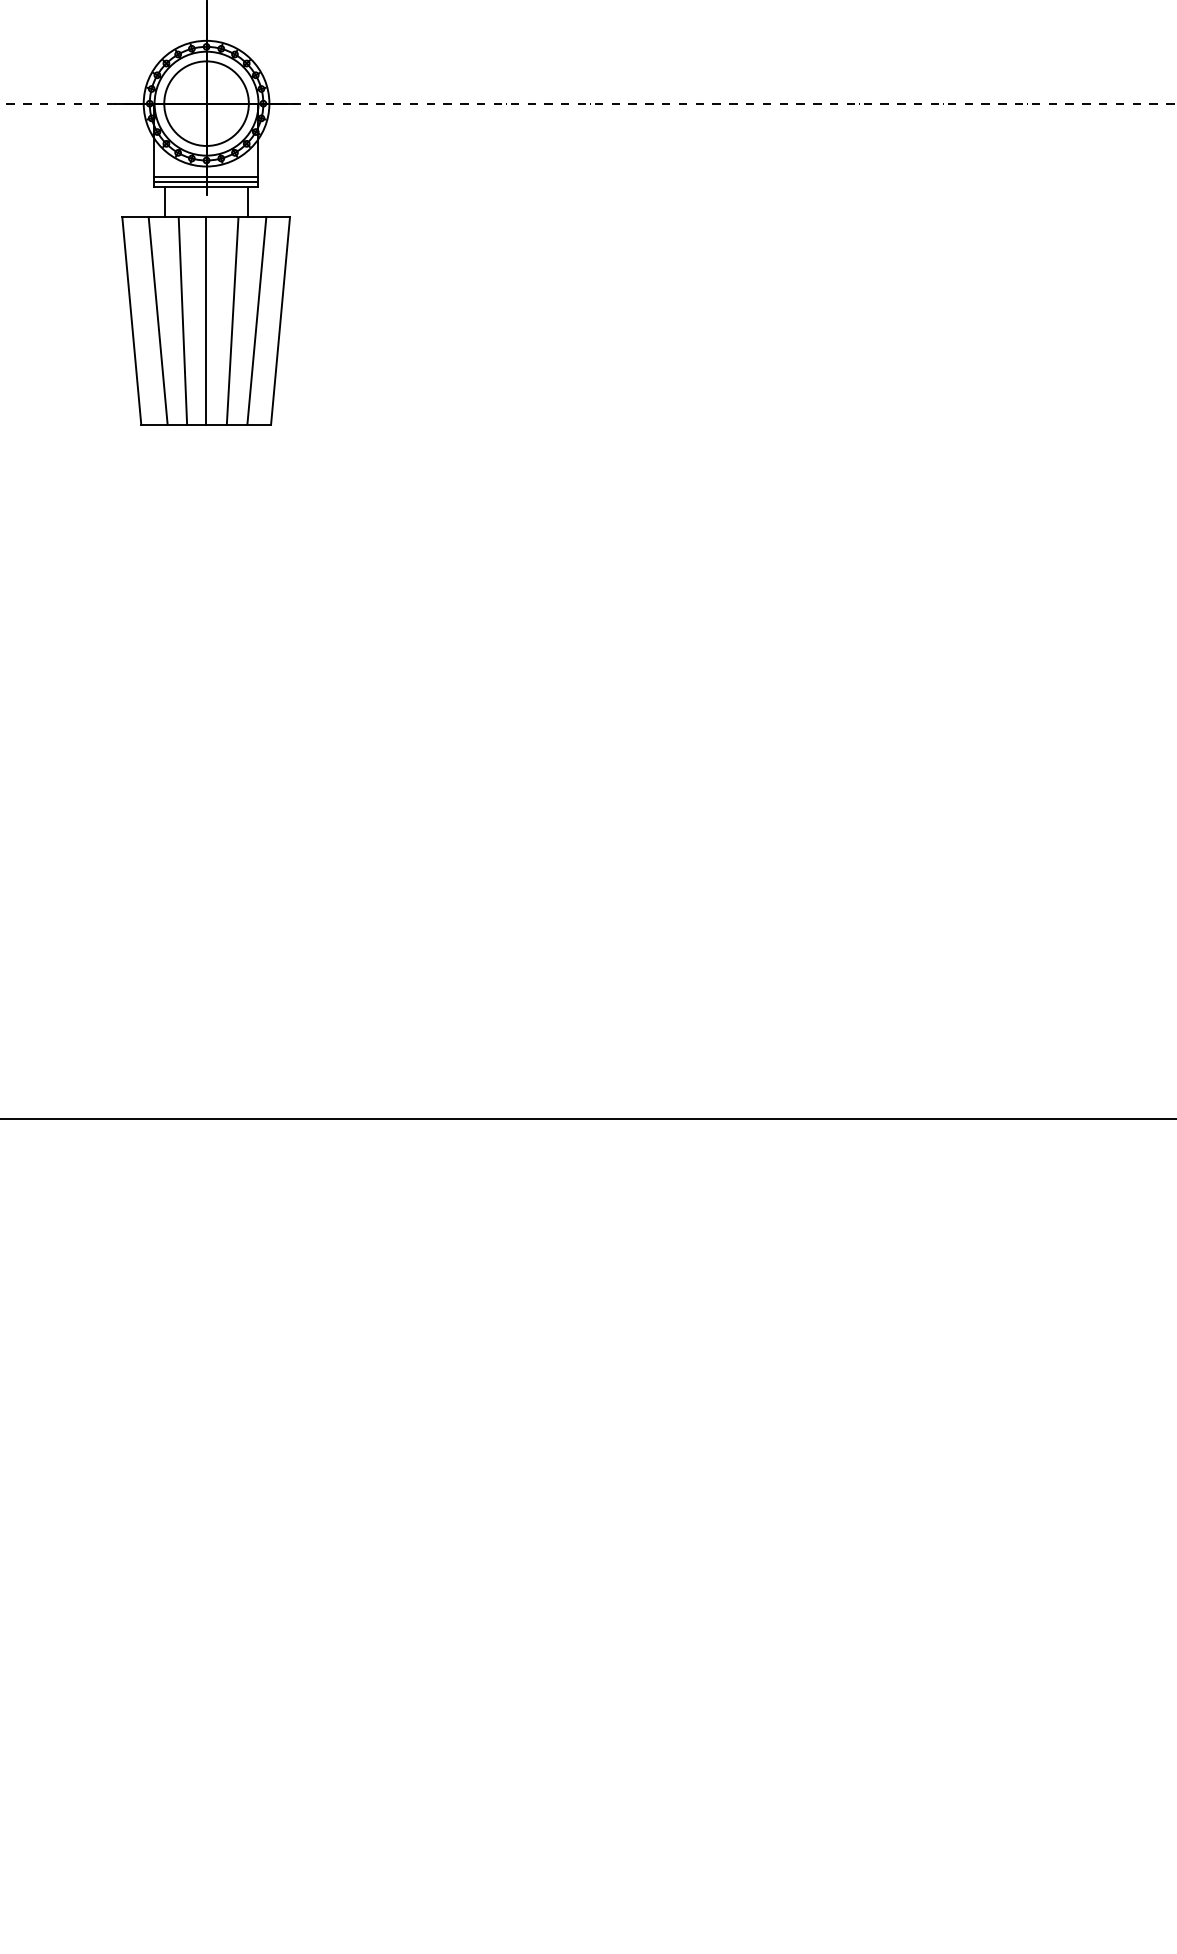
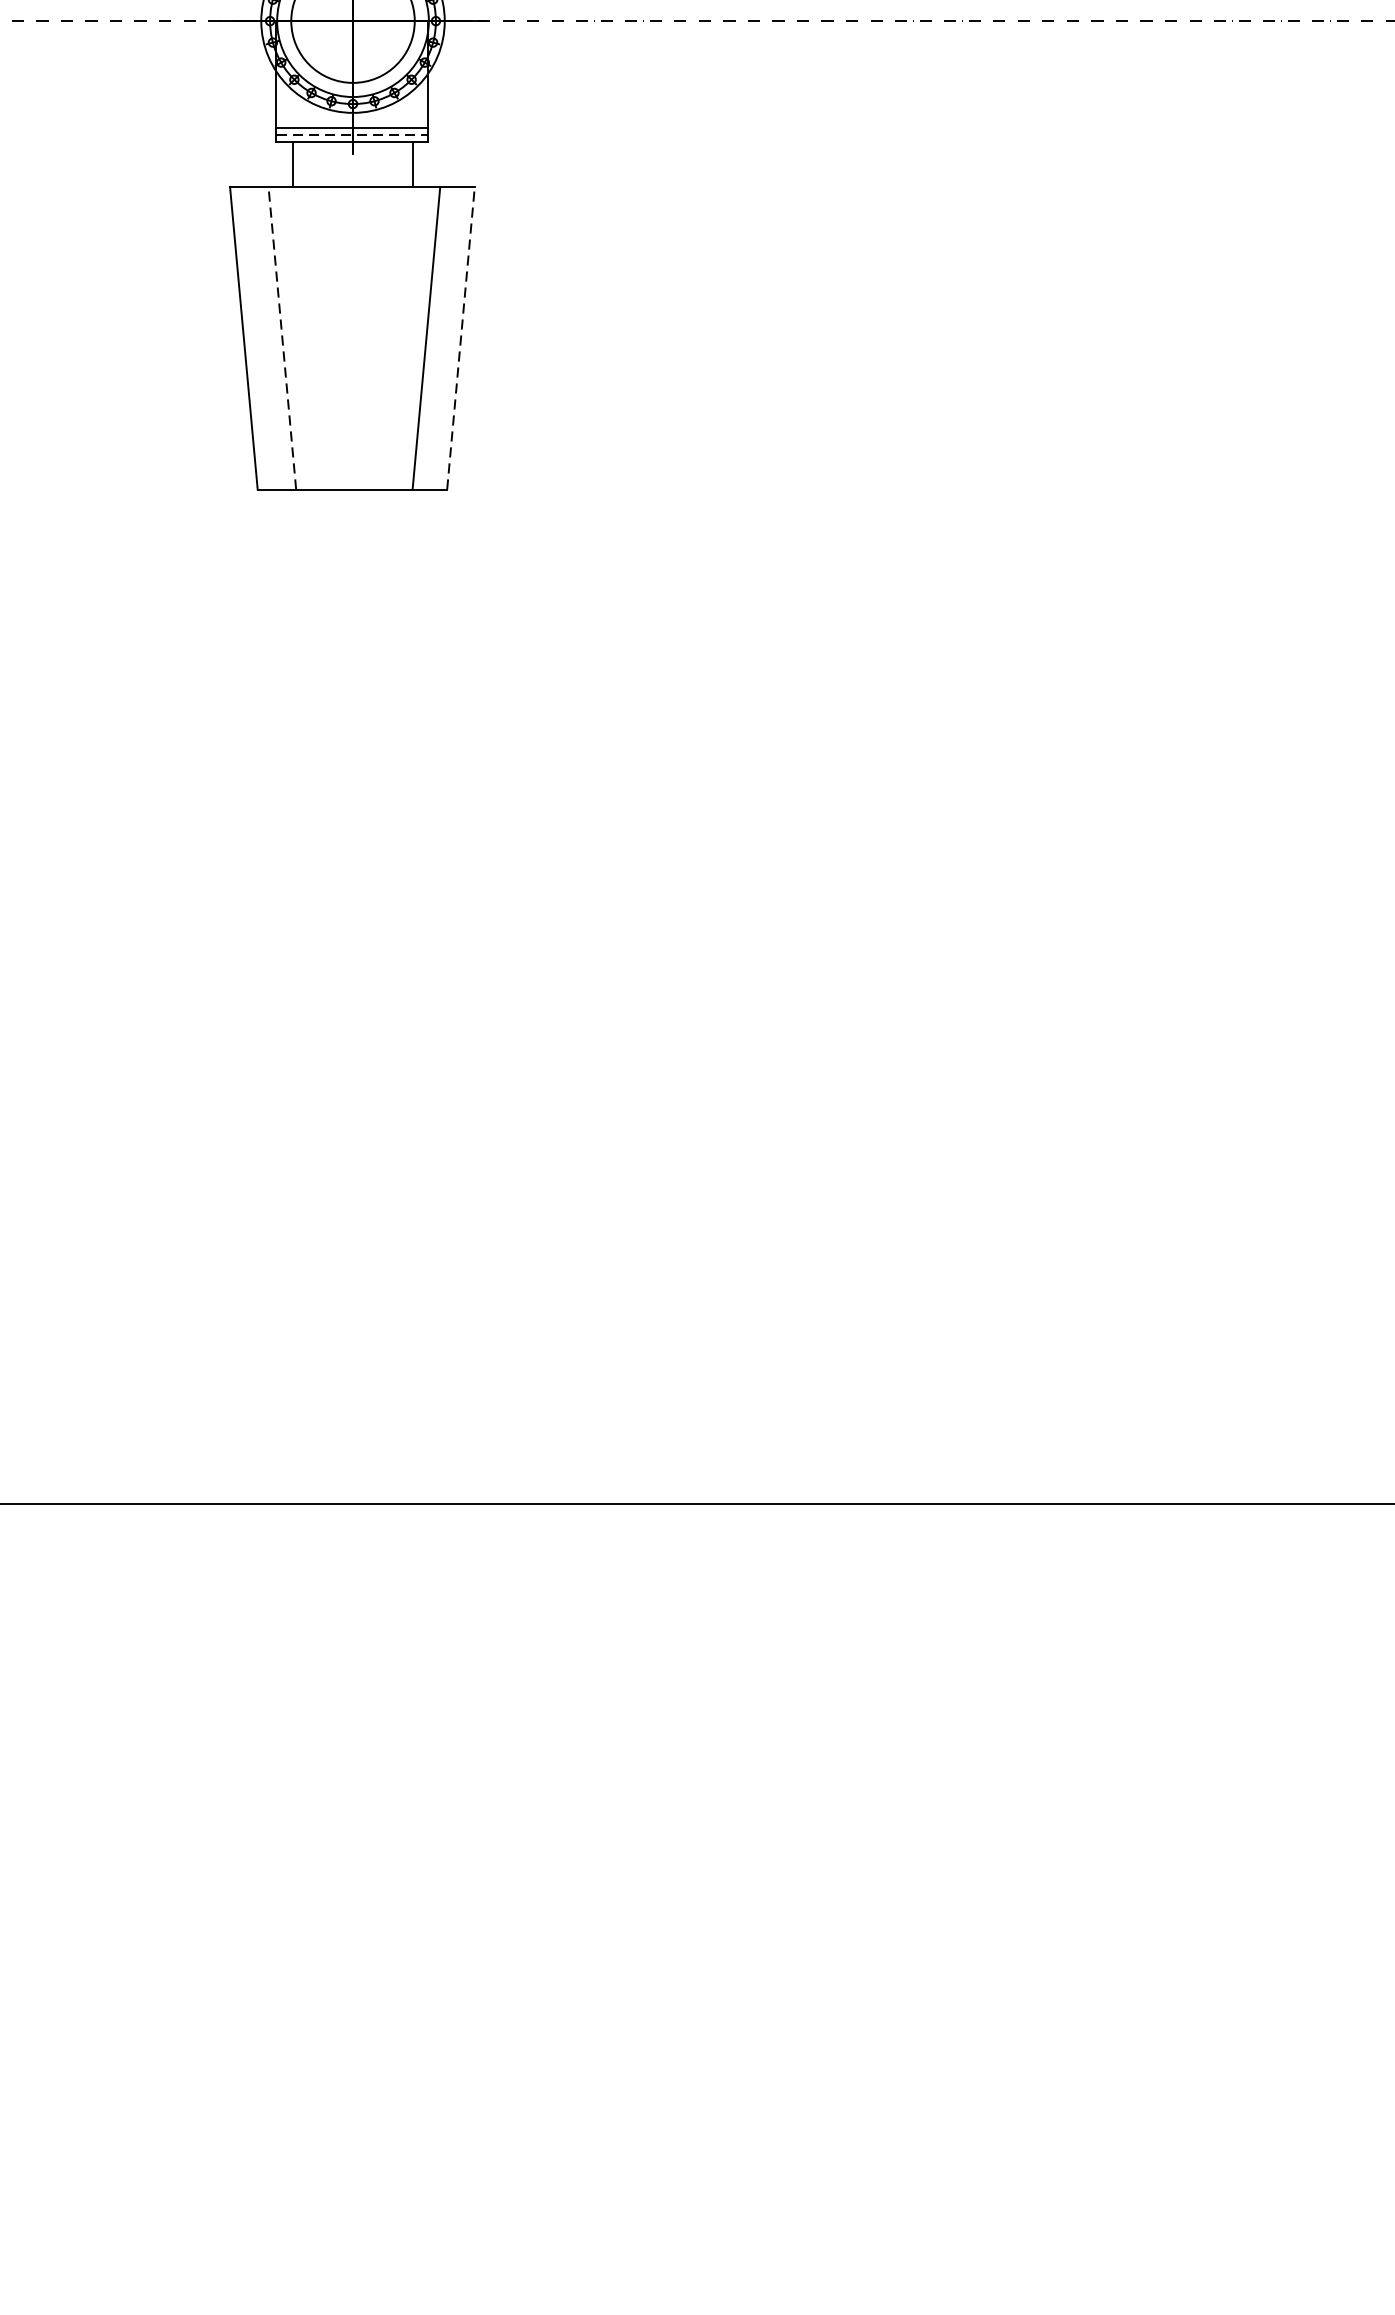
line: (206, 181) -> (352, 134), solid -> dashed
line: (158, 320) -> (282, 337), solid -> dashed
line: (182, 320) -> (317, 337), removed
line: (206, 320) -> (352, 337), removed
line: (232, 320) -> (390, 337), removed
line: (280, 320) -> (460, 337), solid -> dashed

